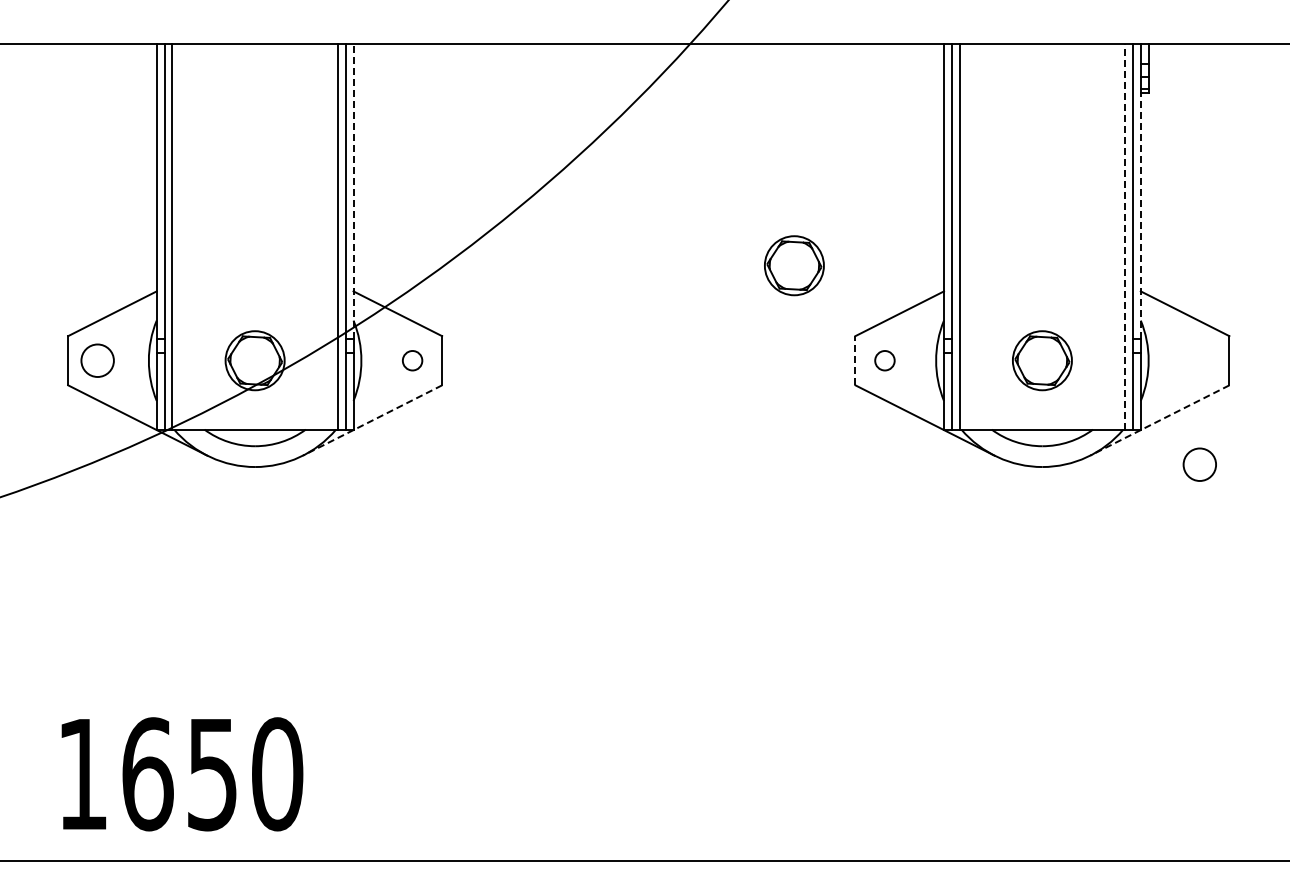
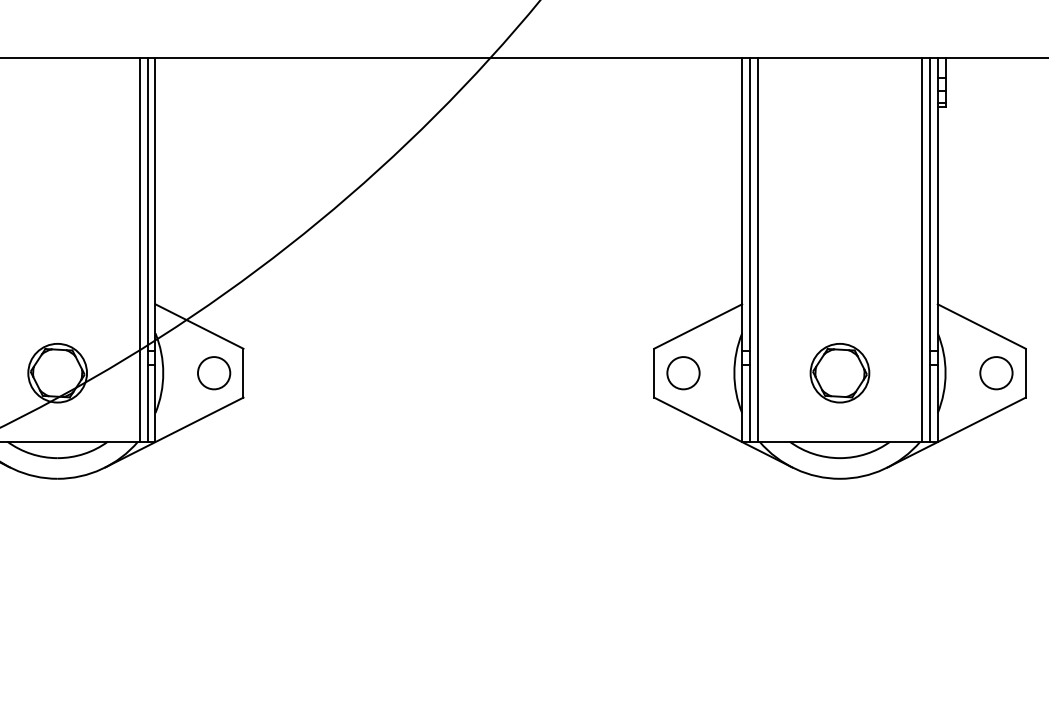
line: (353, 191) -> (155, 205), dashed -> solid
line: (1140, 215) -> (937, 228), dashed -> solid
line: (1125, 236) -> (922, 249), dashed -> solid
part: (794, 265) -> (593, 278), removed
circle: (412, 360) -> (214, 372), size x1.67
line: (855, 360) -> (654, 372), dashed -> solid
circle: (884, 360) -> (683, 372), size x1.67
line: (372, 420) -> (174, 432), dashed -> solid
line: (1159, 420) -> (956, 432), dashed -> solid
circle: (1199, 464) -> (996, 372), moved

